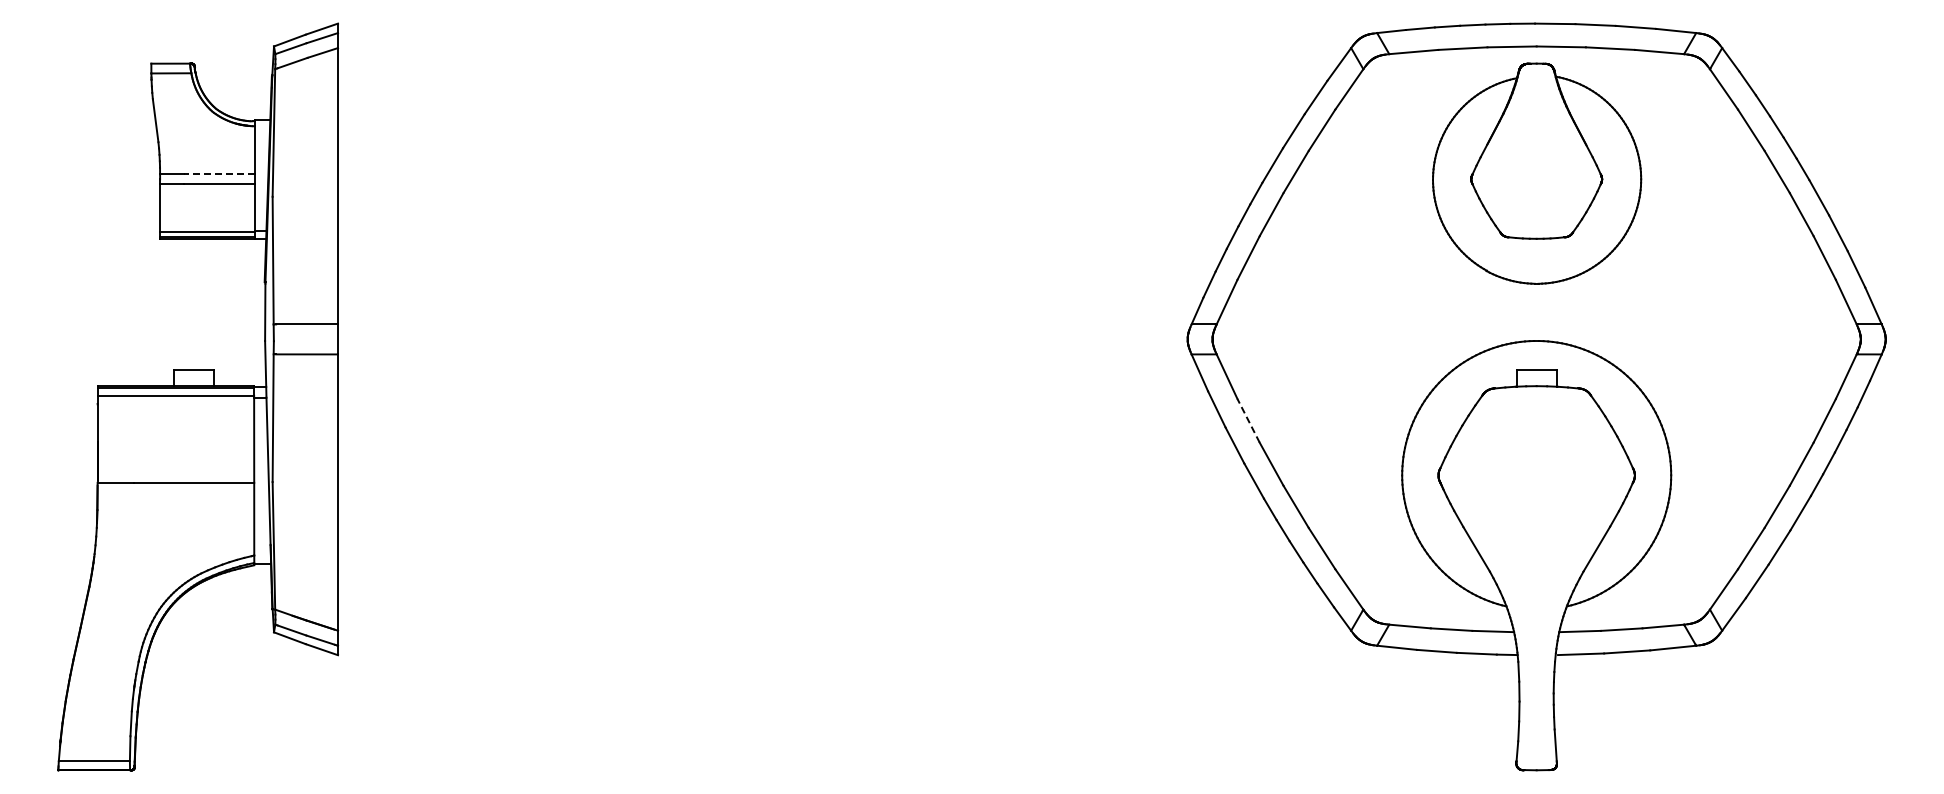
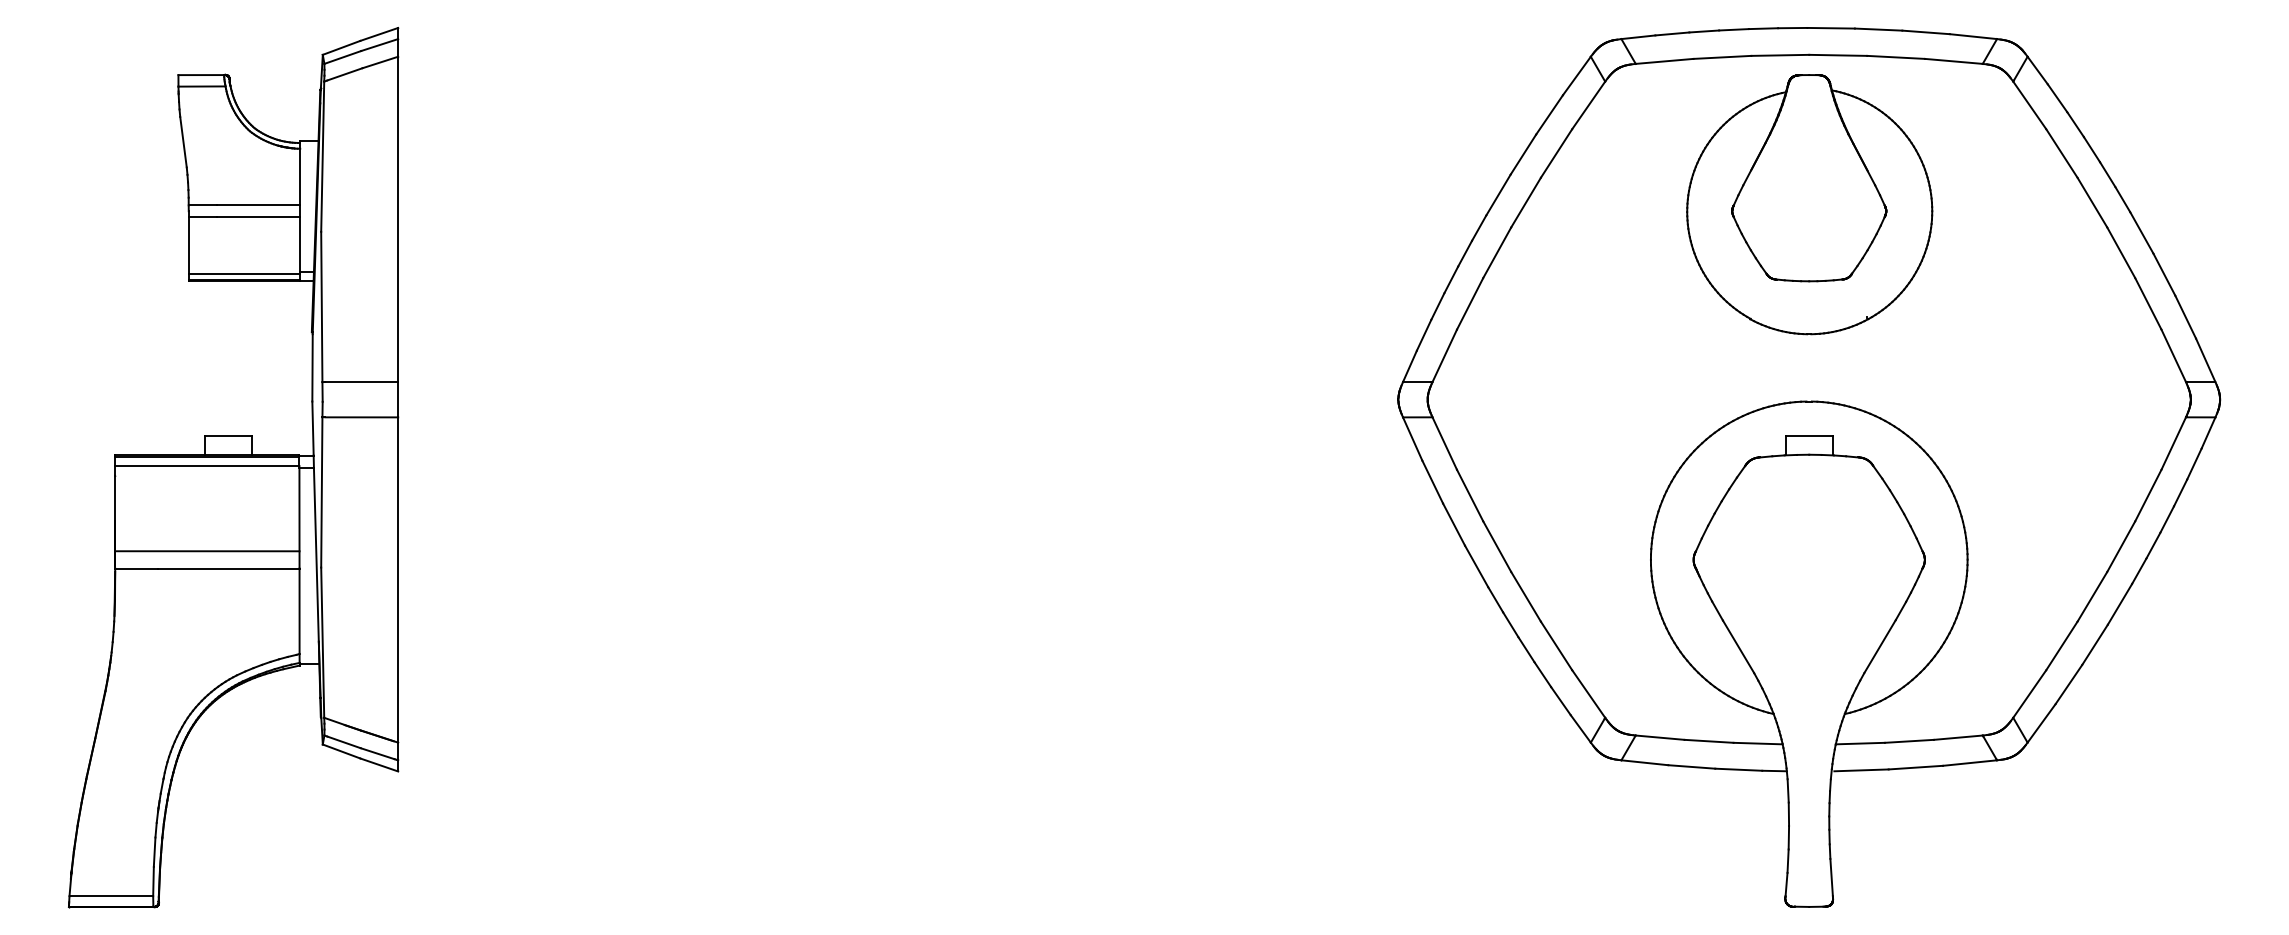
line: (218, 174) -> (257, 205), dashed -> solid
line: (1248, 420) -> (1469, 495), dashed -> solid
line: (175, 468) -> (206, 551), added

